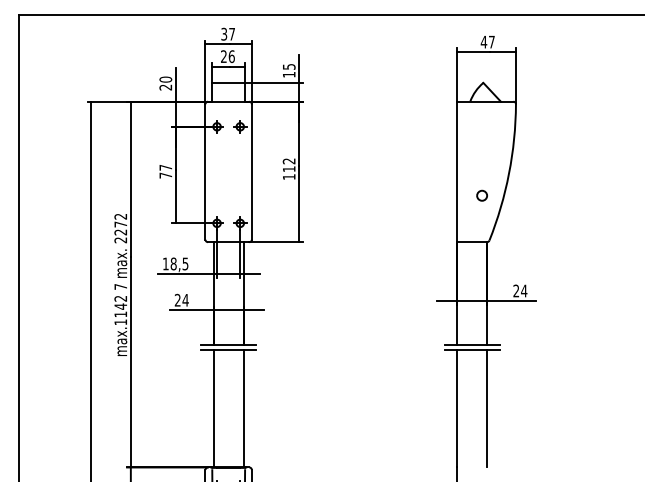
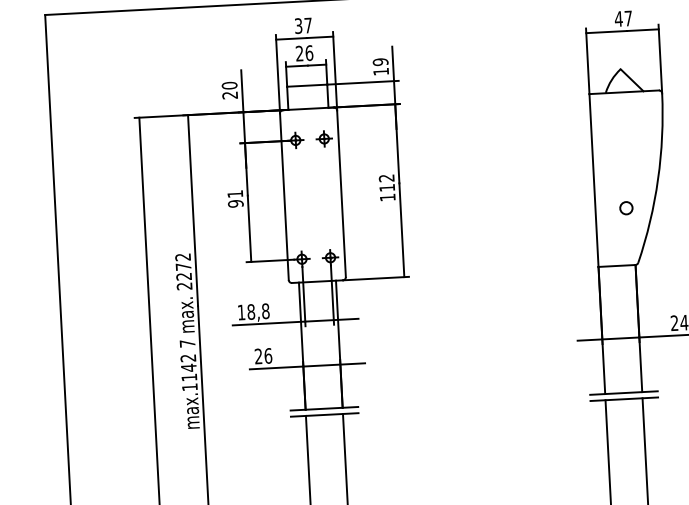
text: (288, 66) -> (379, 61), 15 -> 19
text: (165, 171) -> (235, 198), 77 -> 91
text: (185, 263) -> (265, 310), 18,5 -> 18,8
text: (185, 299) -> (268, 354), 24 -> 26

